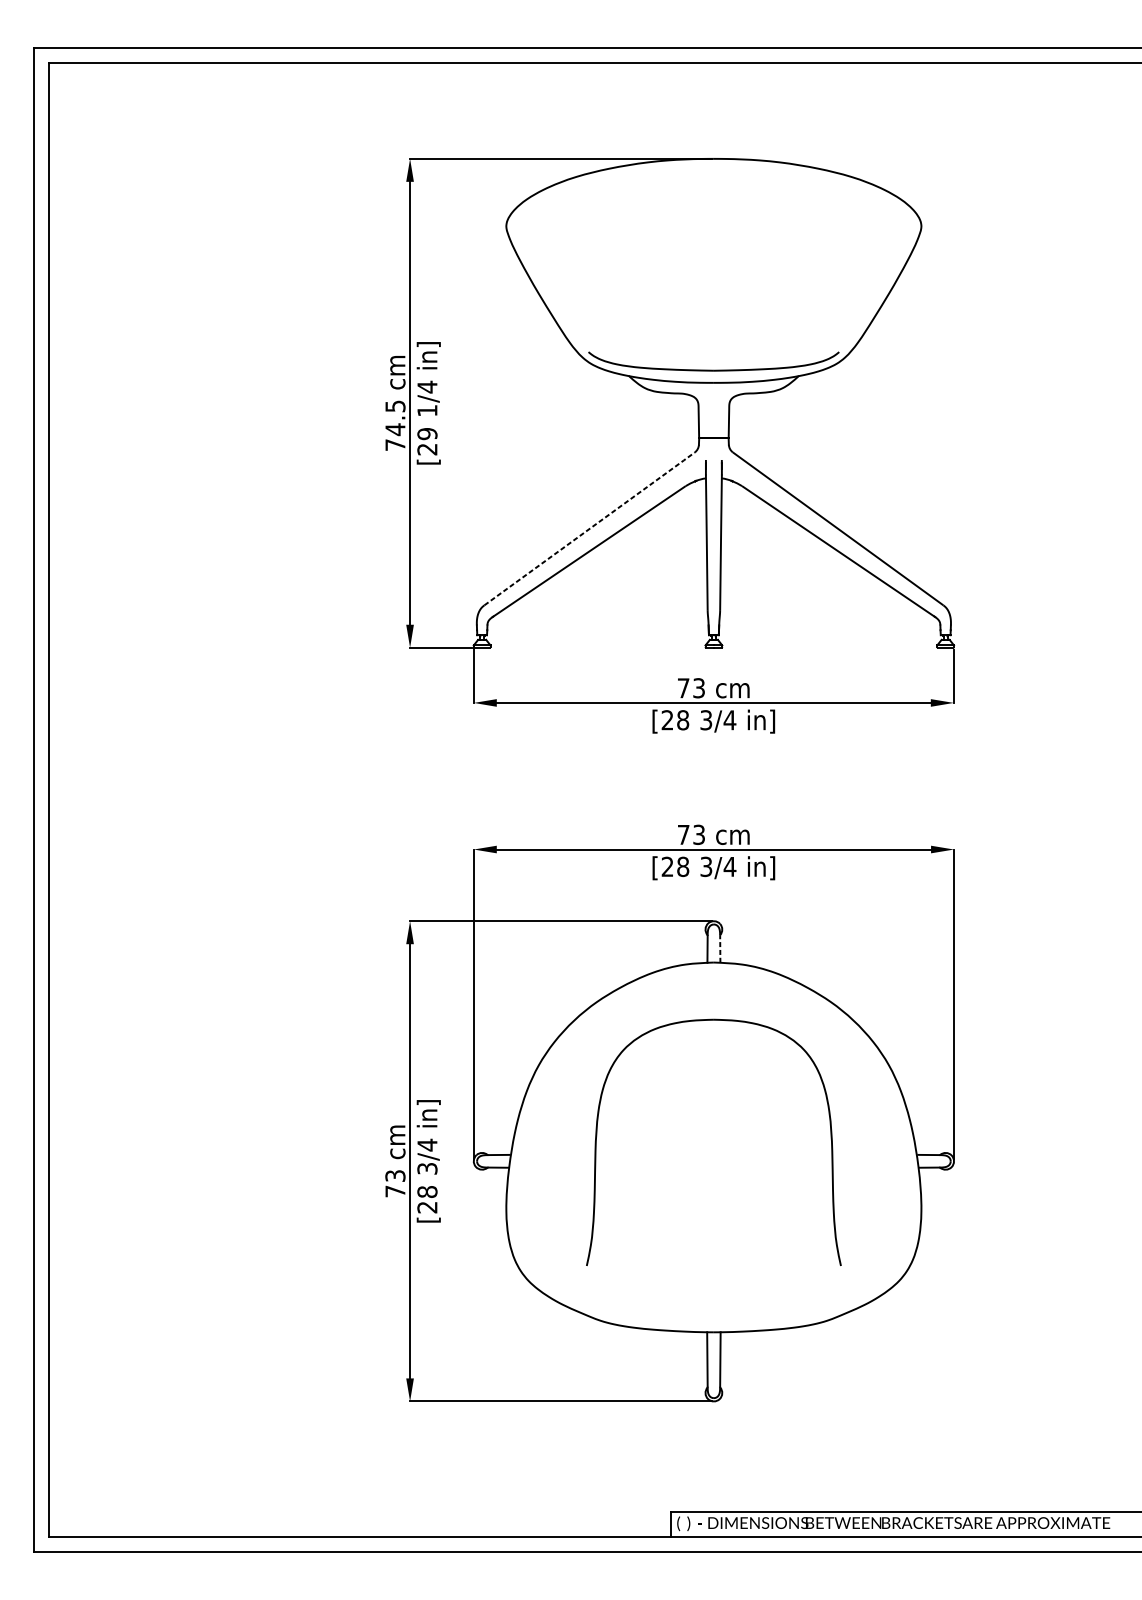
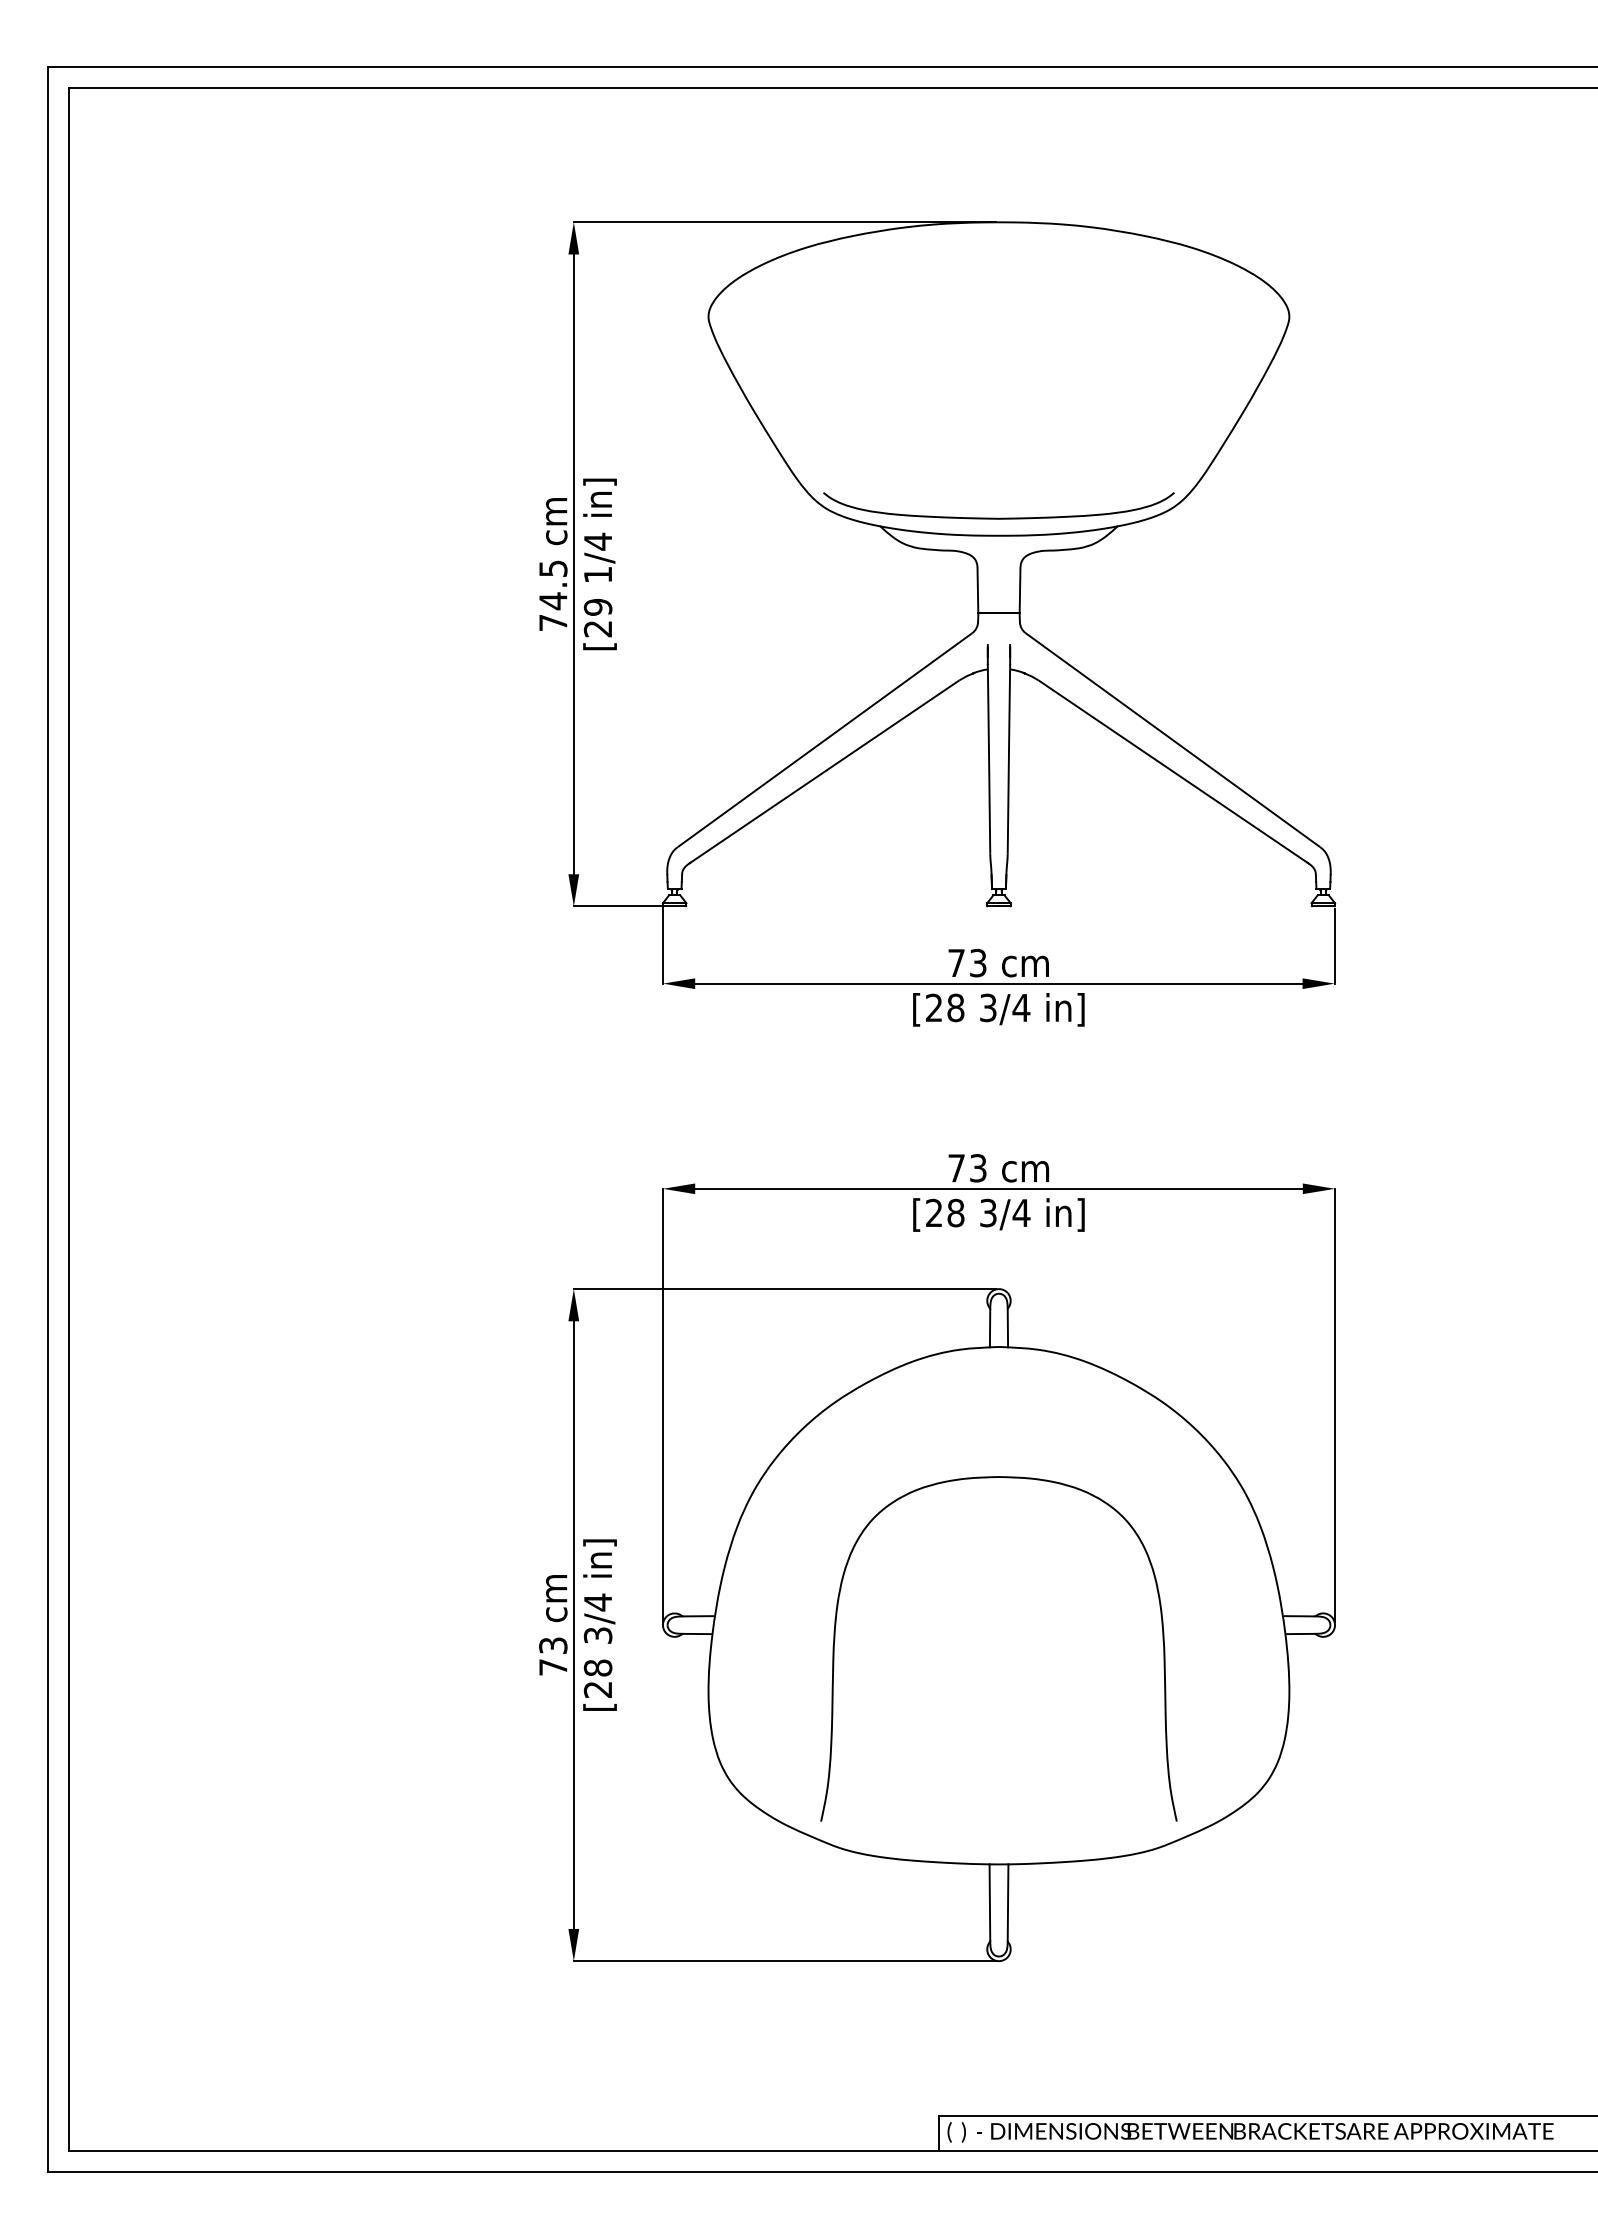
line: (589, 528) -> (825, 739), dashed -> solid
line: (719, 949) -> (1007, 1328), dashed -> solid
part: (597, 1136) -> (835, 1640), moved

